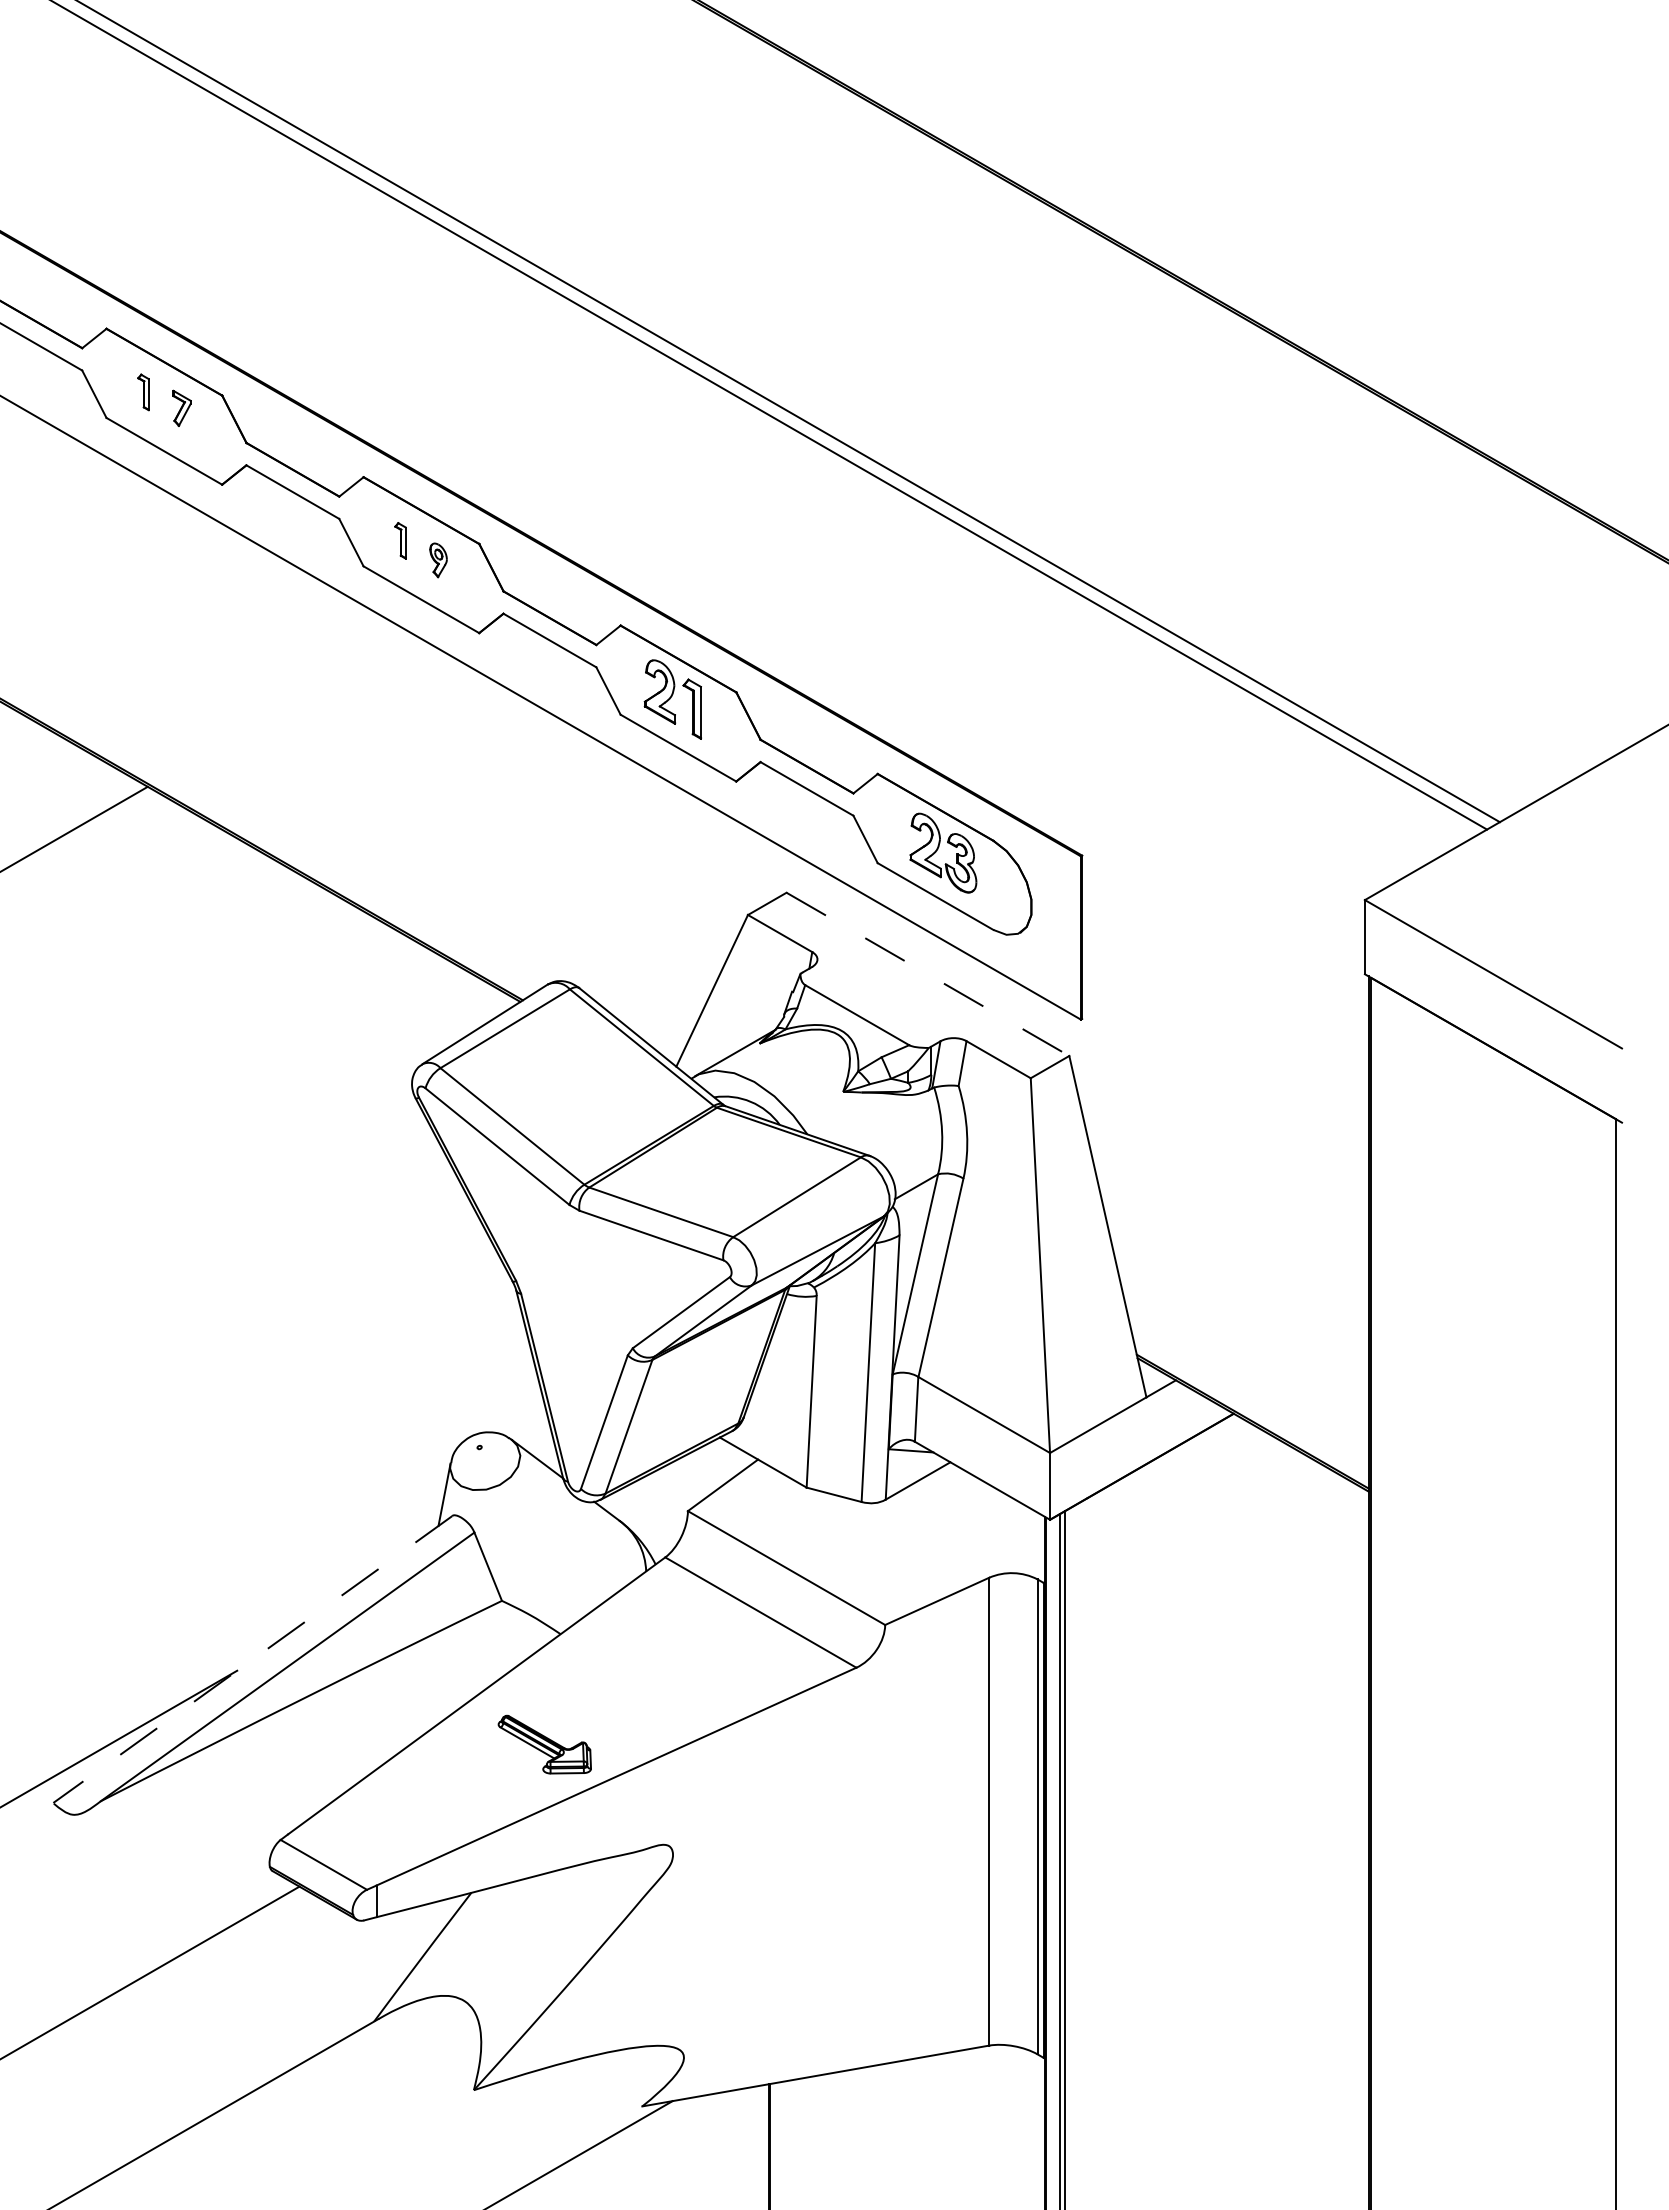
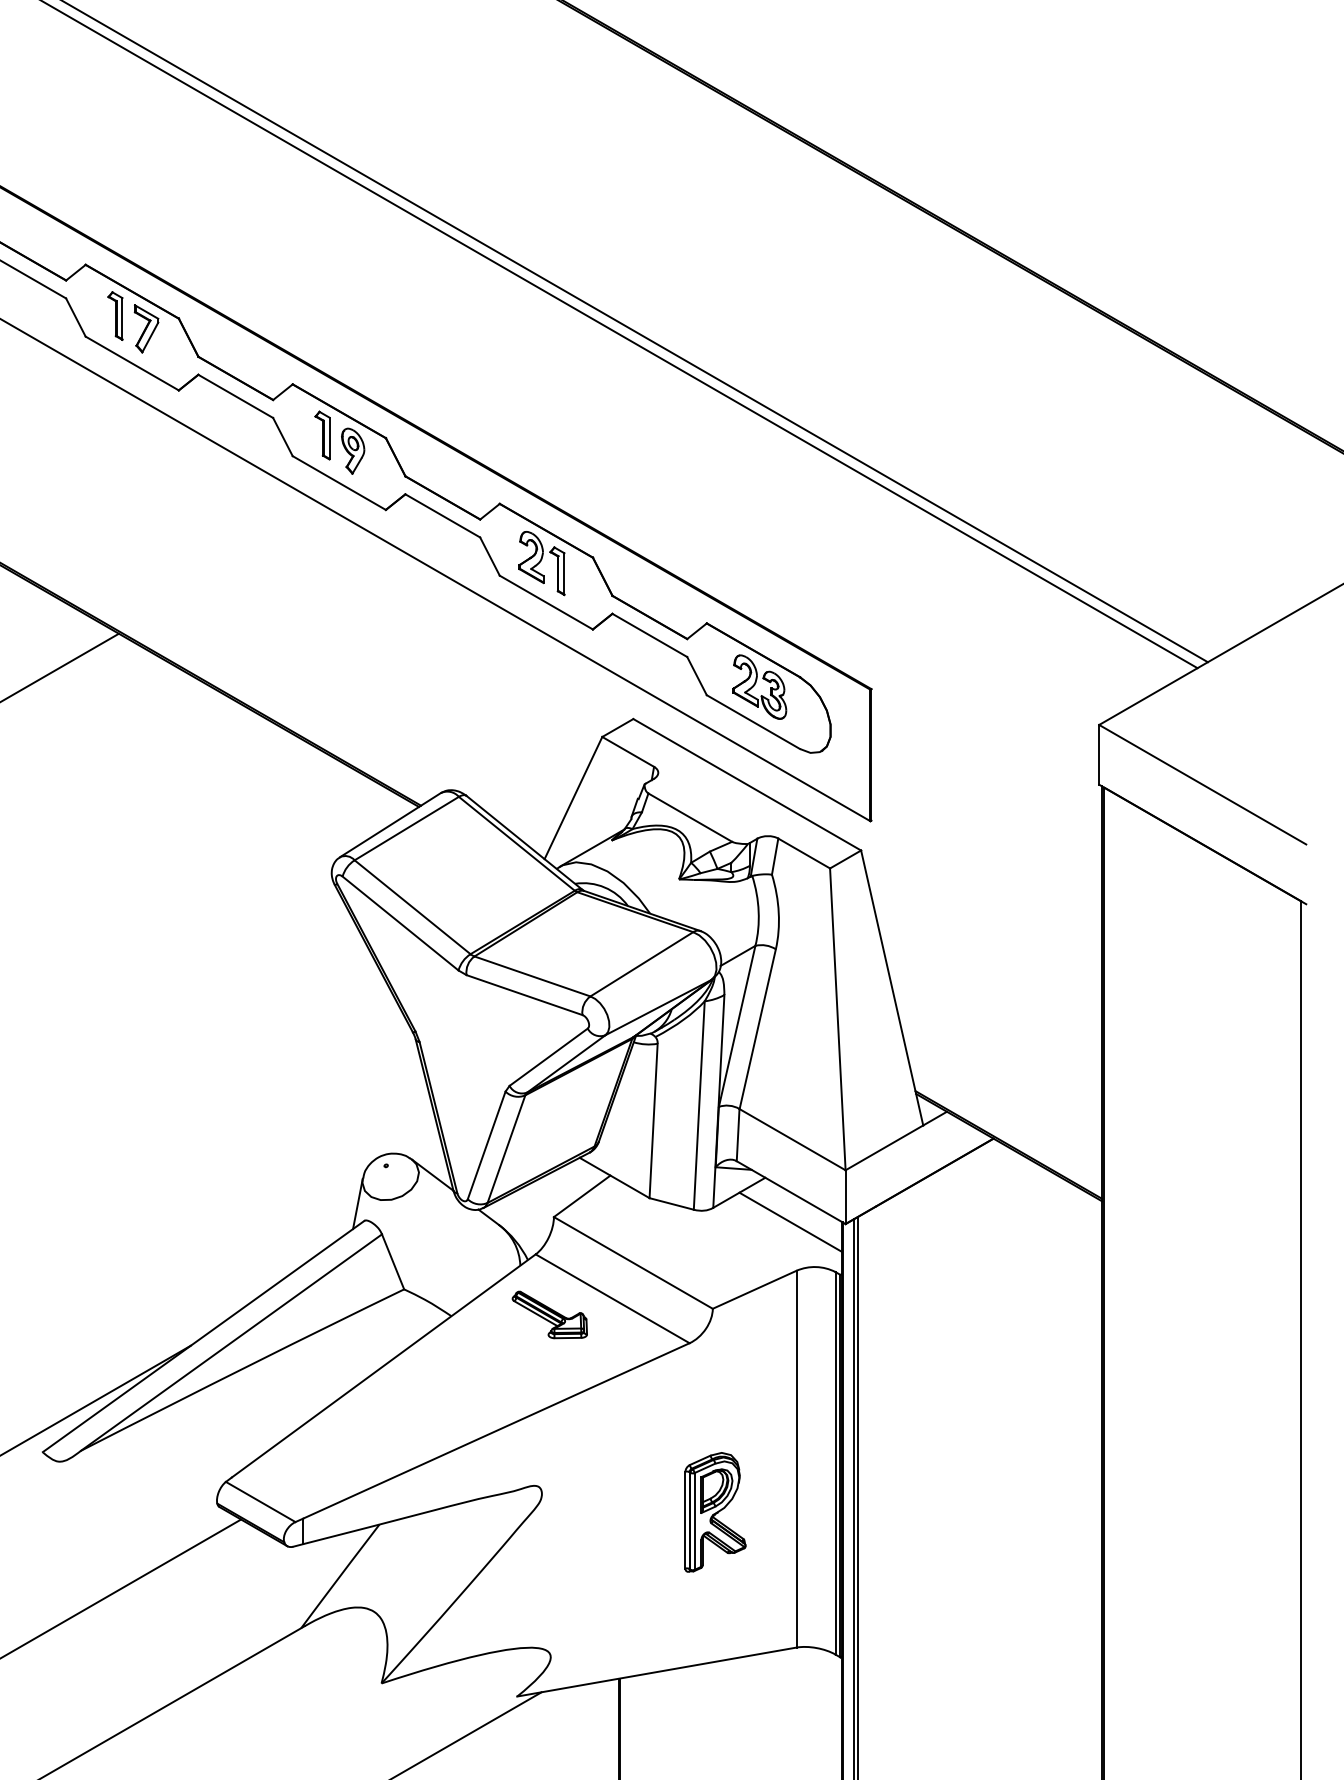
part: (143, 392) -> (115, 316), size x1.67
part: (181, 408) -> (146, 329), size x1.67
part: (400, 540) -> (322, 435), size x1.67
part: (438, 560) -> (353, 451), size x1.67
line: (928, 974) -> (747, 784), dashed -> solid
line: (981, 1517) -> (790, 1222), added
line: (252, 1659) -> (203, 1336), dashed -> solid
part: (544, 1744) -> (549, 1314), moved
part: (888, 1877) -> (715, 1512), added

